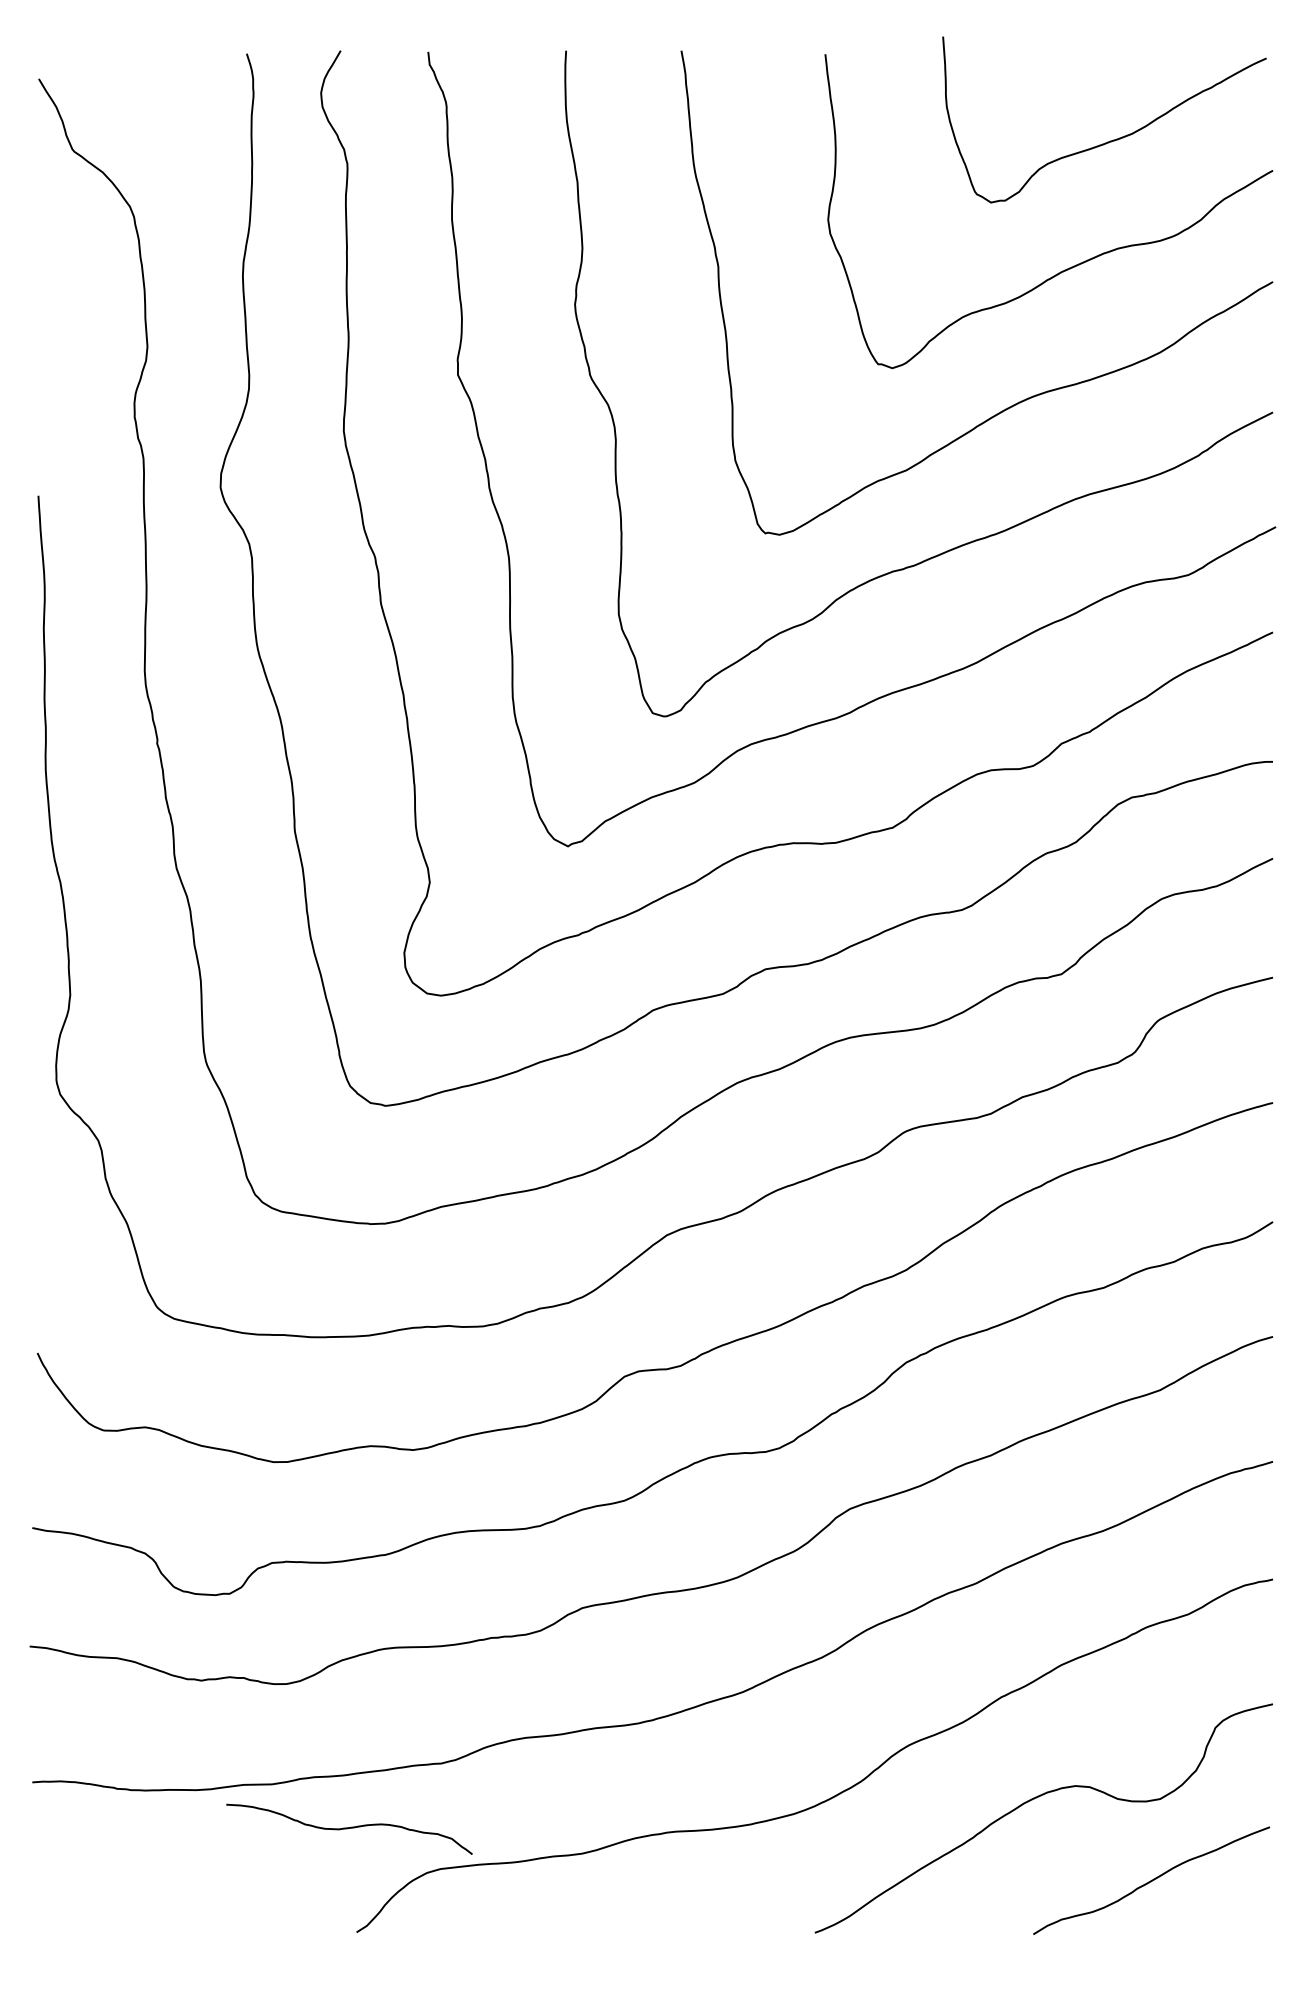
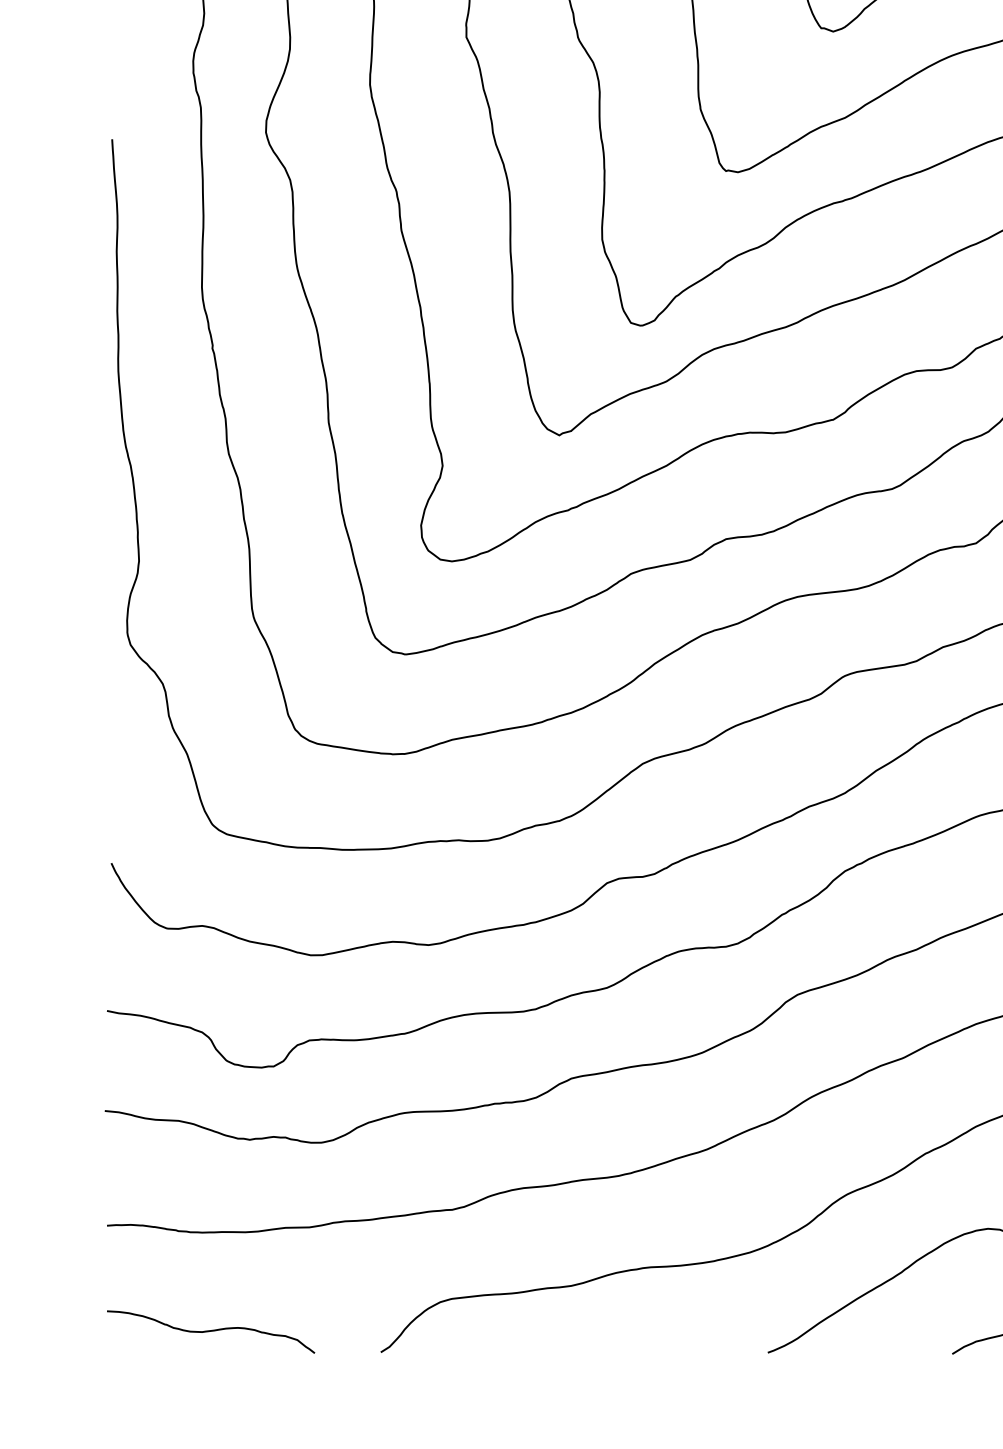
curve: (349, 1828) -> (211, 1331), moved

